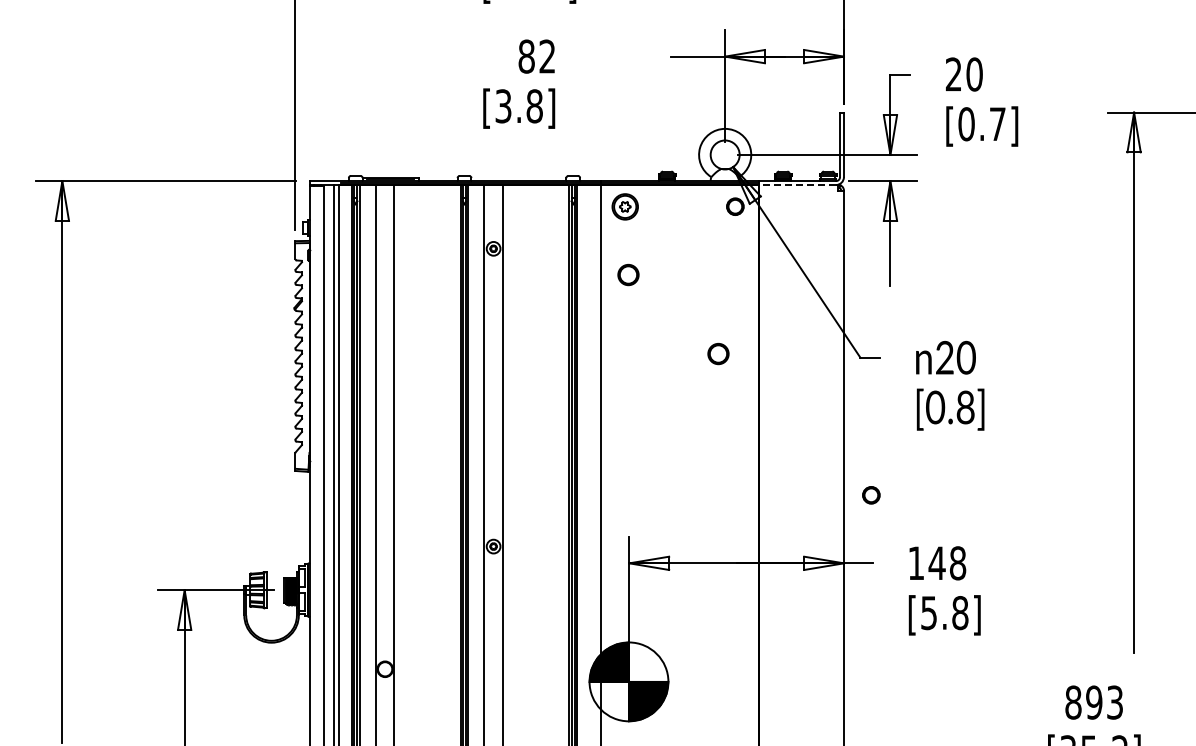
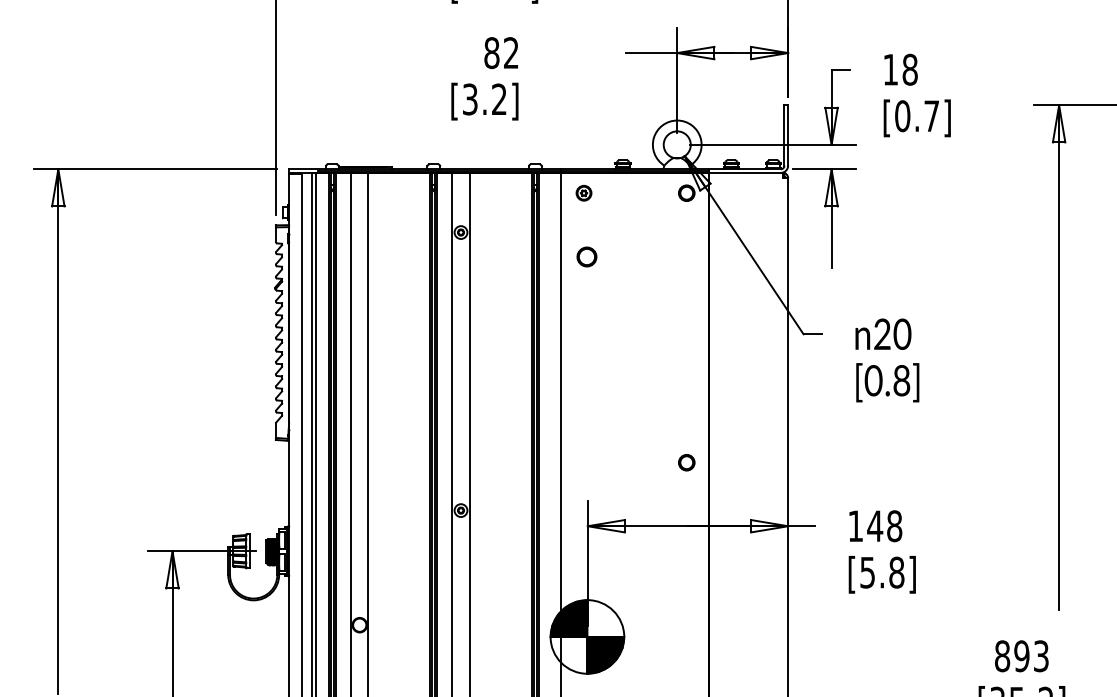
text: (963, 74) -> (899, 69), 20 -> 18
text: (534, 106) -> (499, 99), [3.8] -> [3.2]
line: (797, 185) -> (744, 173), dashed -> solid
part: (625, 206) -> (584, 193), size x0.62
part: (718, 354) -> (671, 331), removed
circle: (871, 495) -> (686, 462), moved

